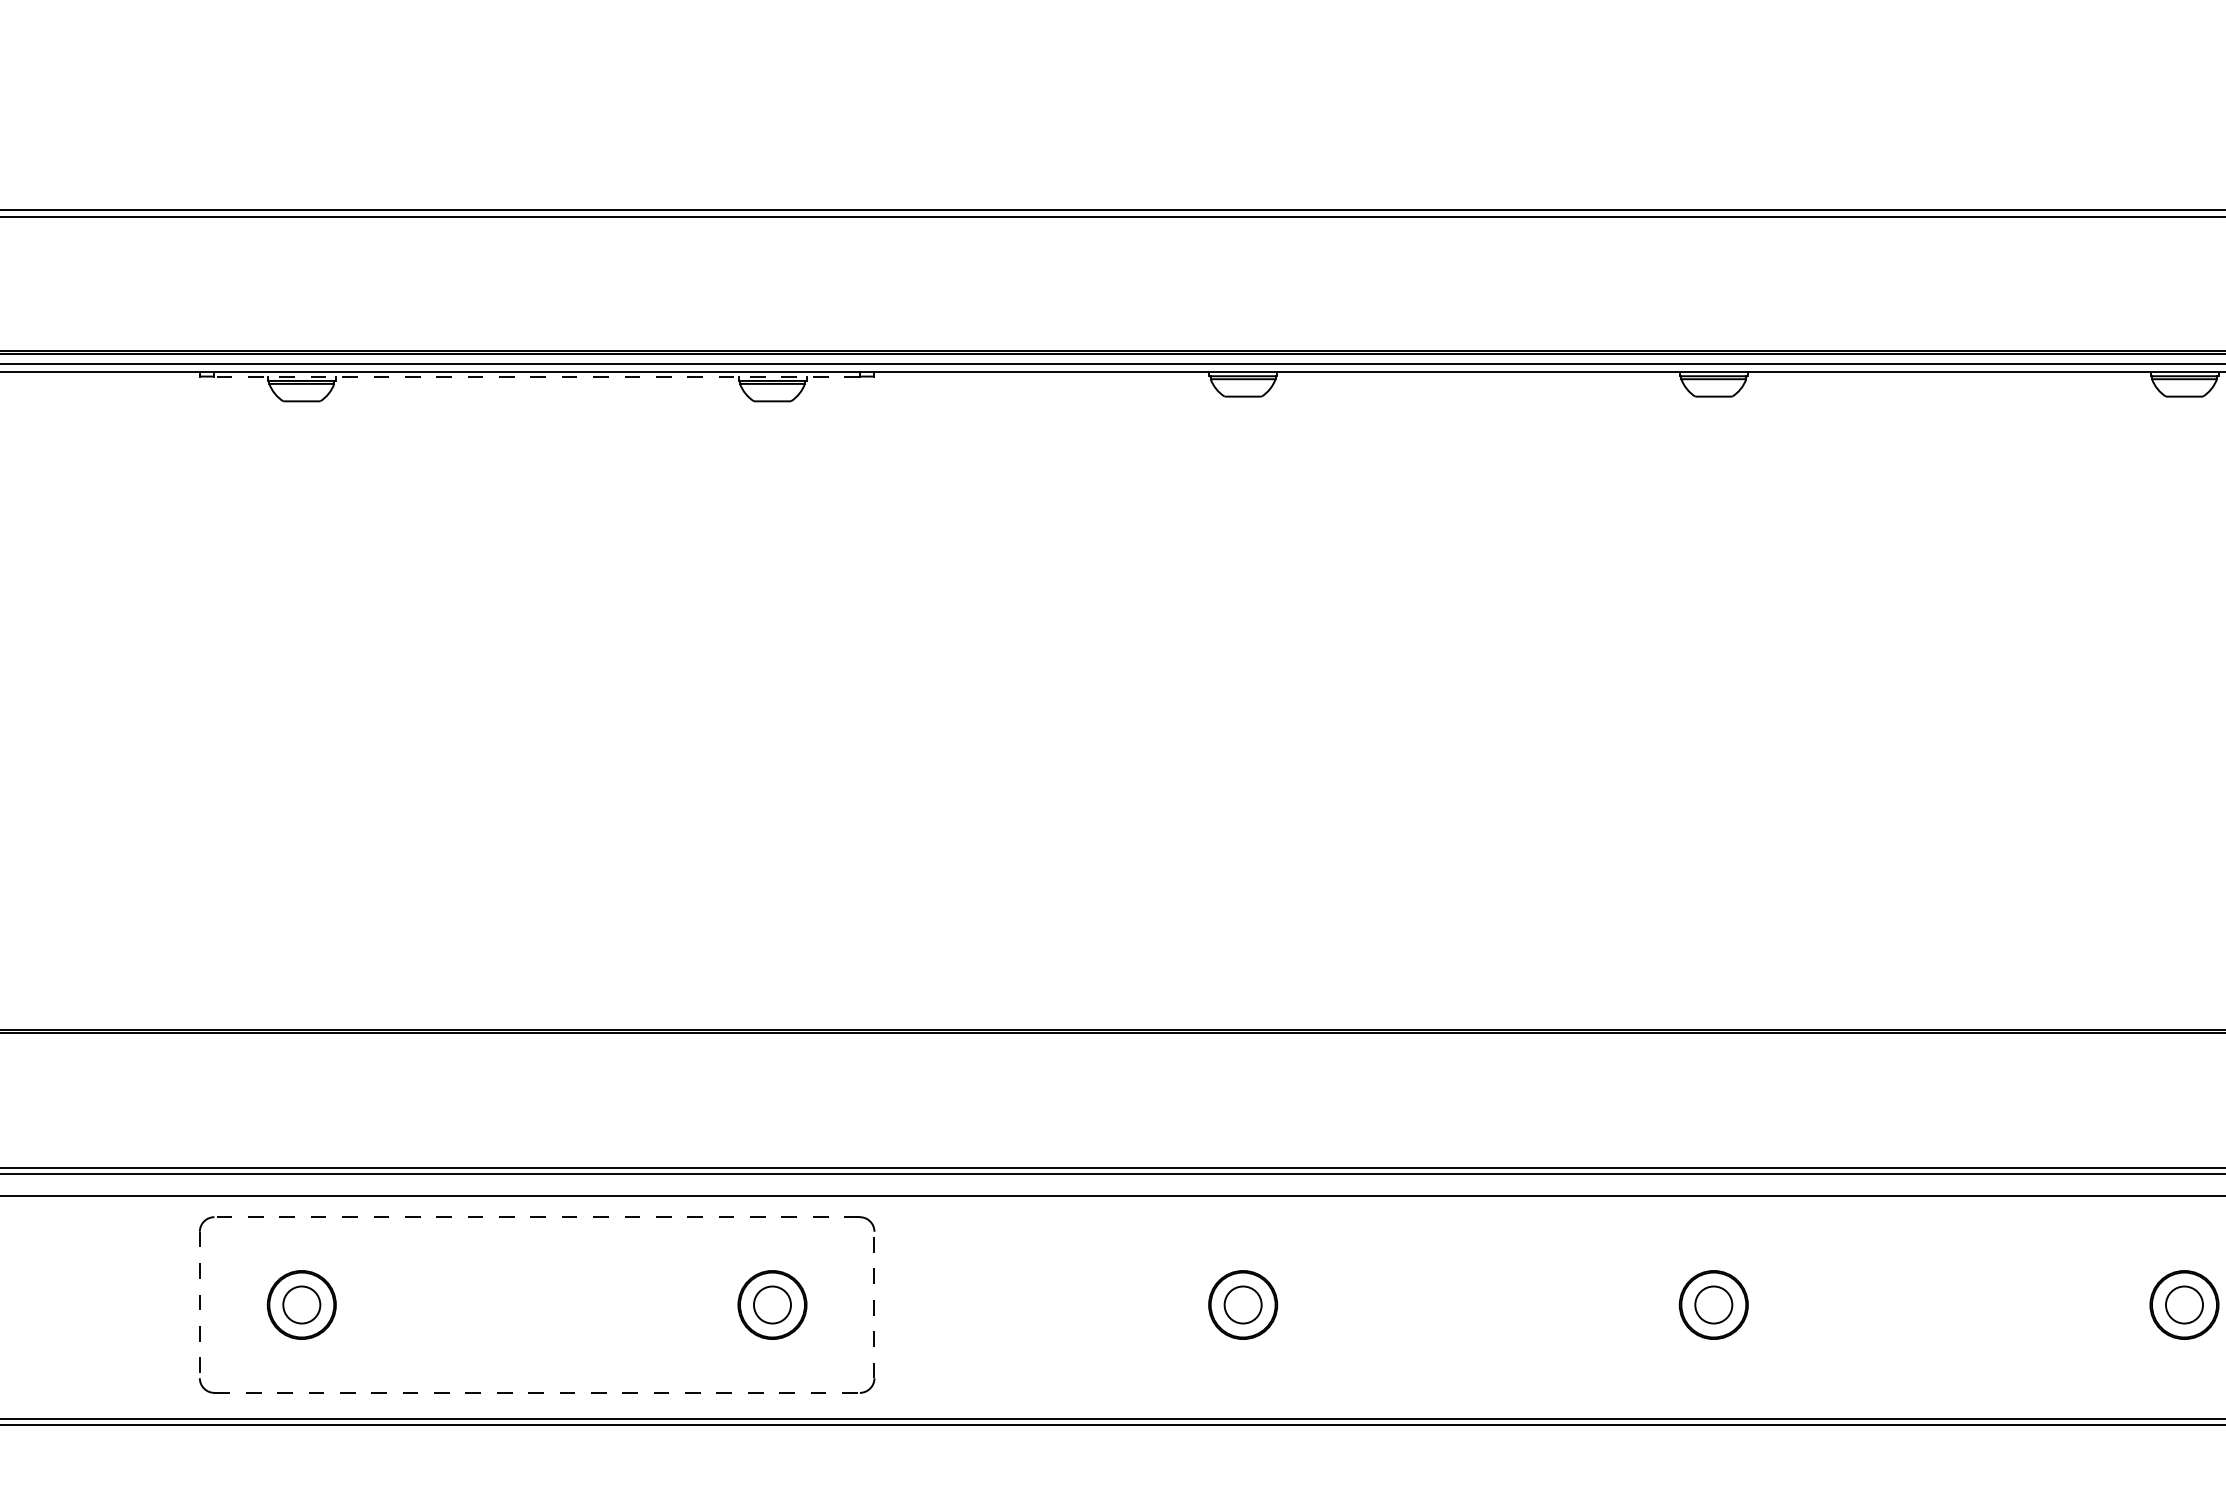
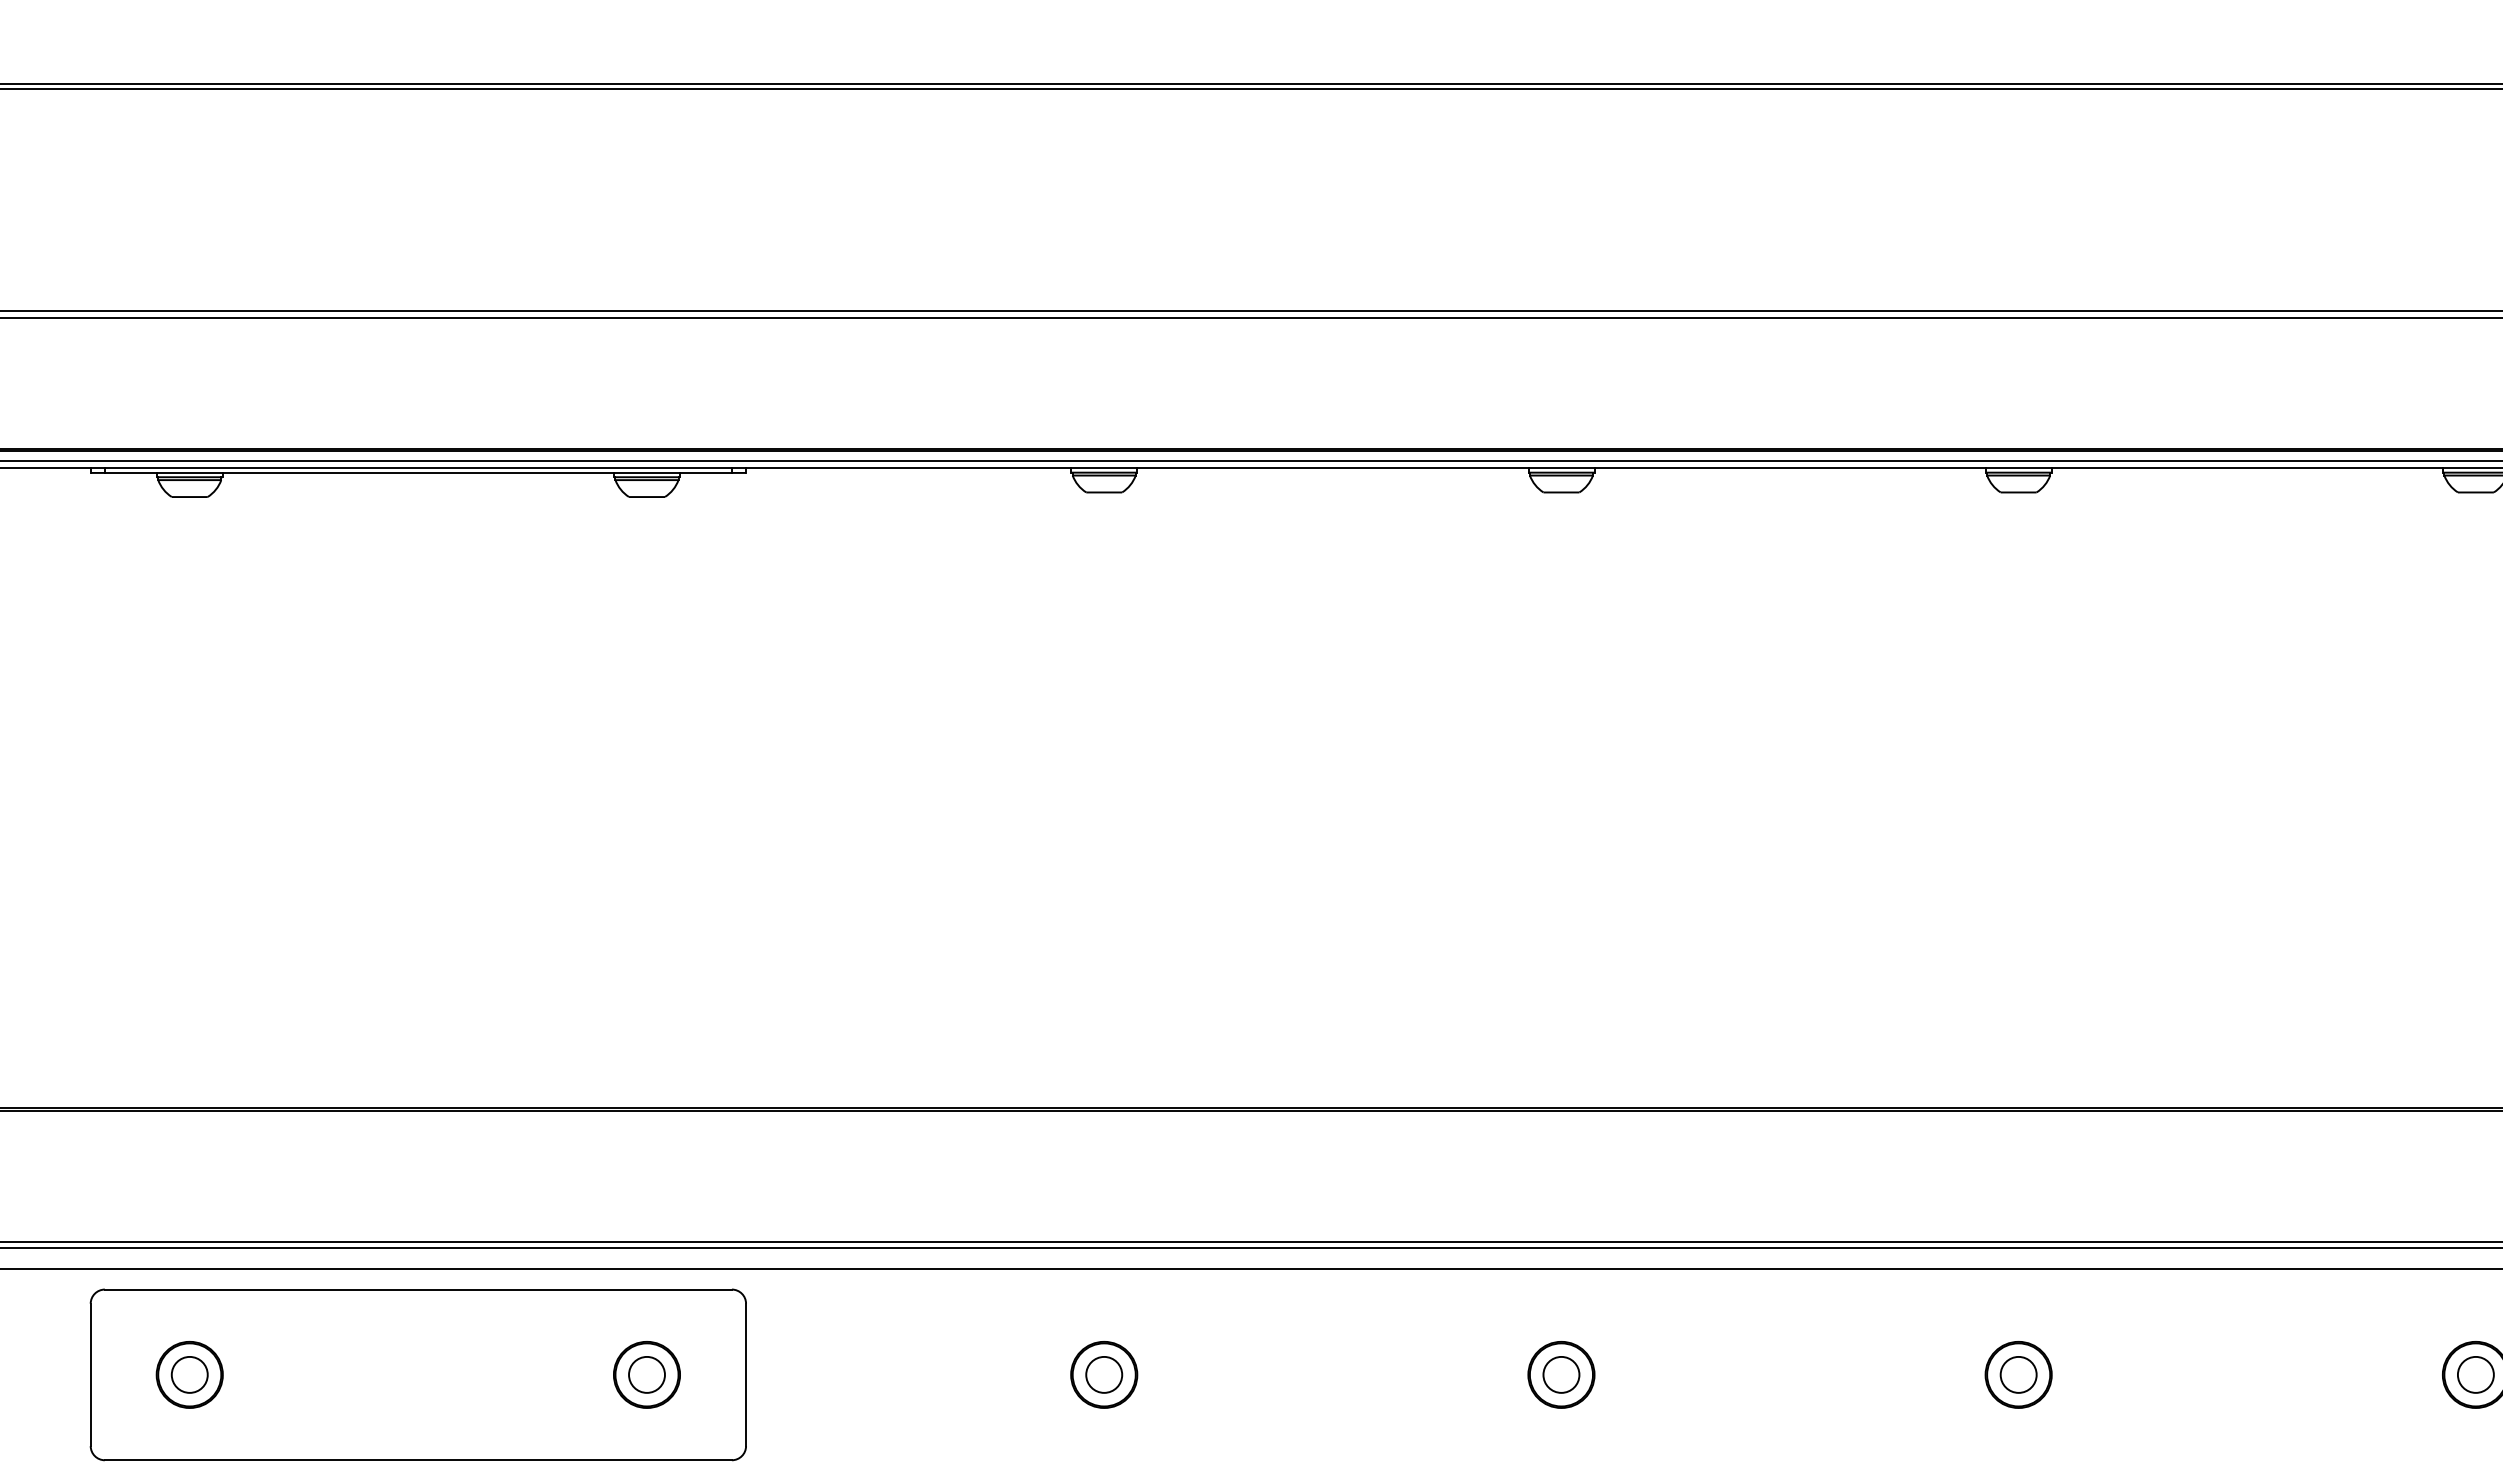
line: (537, 376) -> (418, 472), dashed -> solid
line: (537, 1217) -> (418, 1289), dashed -> solid
line: (874, 1304) -> (746, 1374), dashed -> solid
line: (199, 1305) -> (90, 1375), dashed -> solid
line: (537, 1393) -> (418, 1460), dashed -> solid

